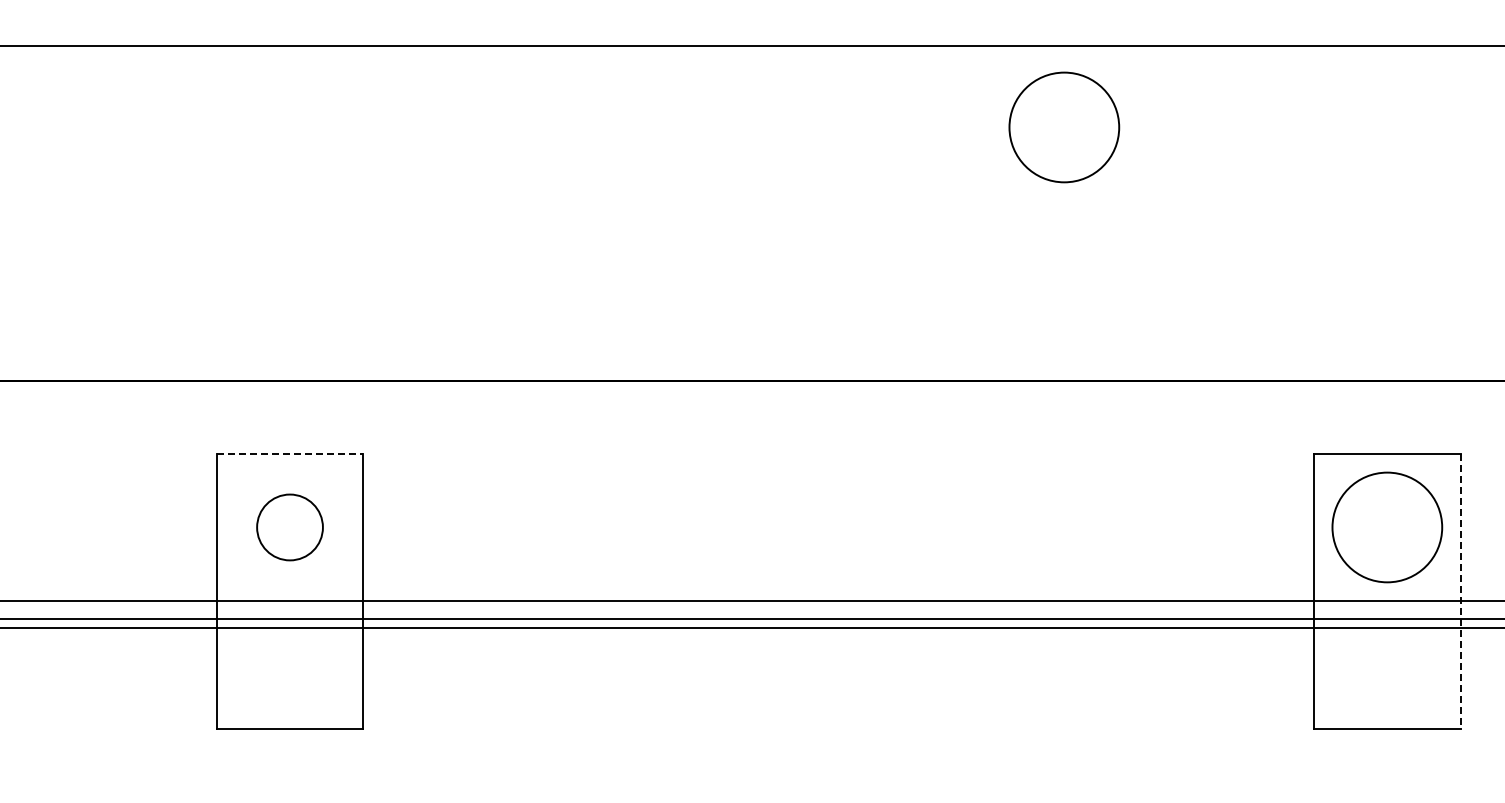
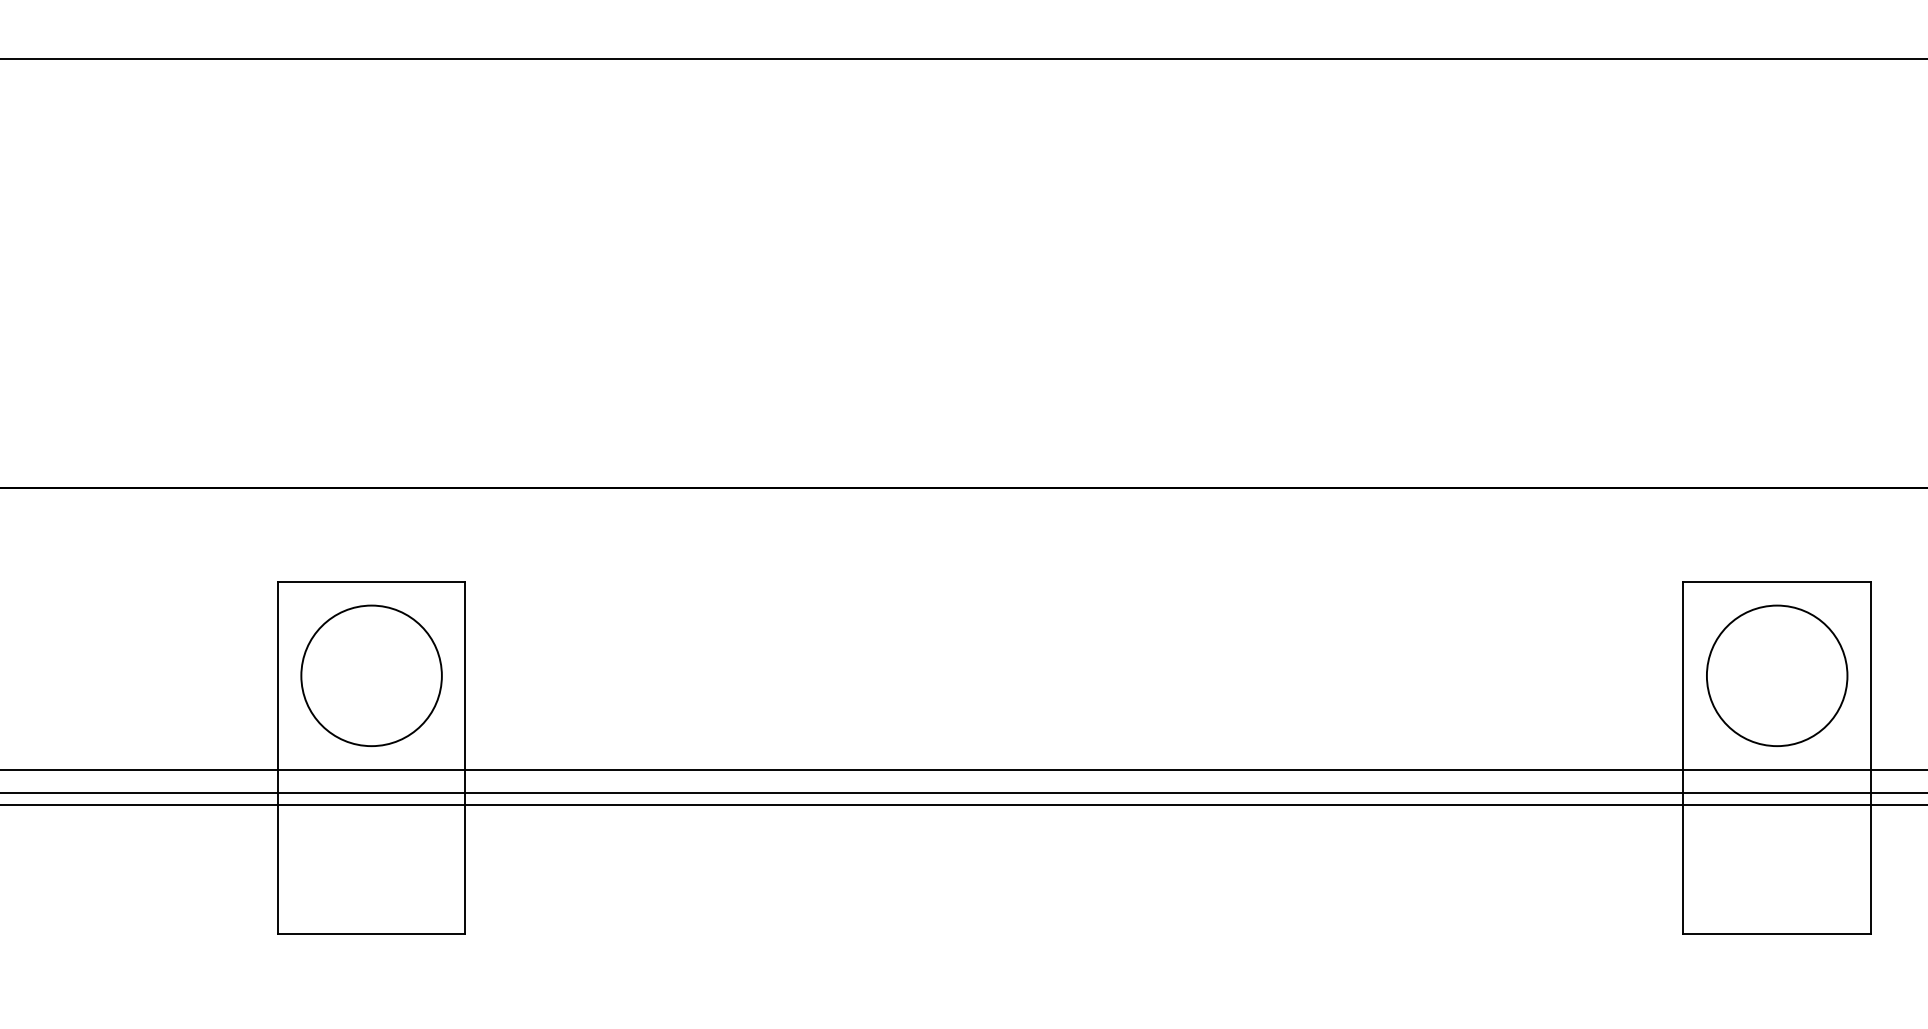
circle: (1064, 127) -> (1363, 163), removed
line: (290, 454) -> (372, 582), dashed -> solid
circle: (289, 527) -> (370, 675), size x1.67
line: (1460, 591) -> (1870, 757), dashed -> solid

